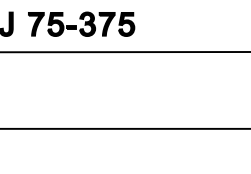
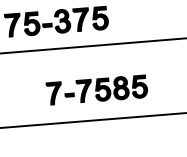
part: (117, 97) -> (97, 89), added

